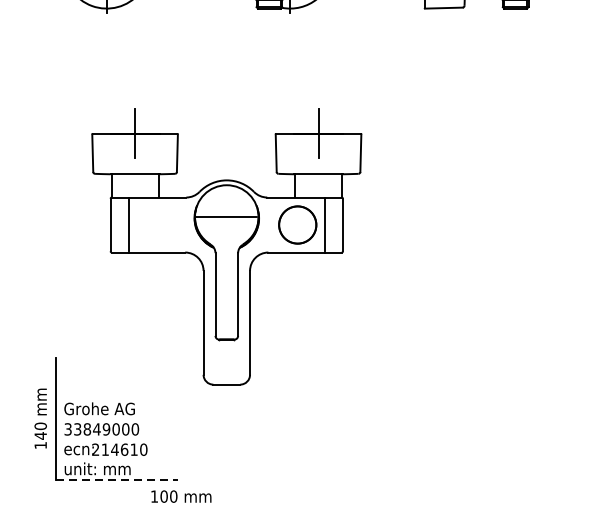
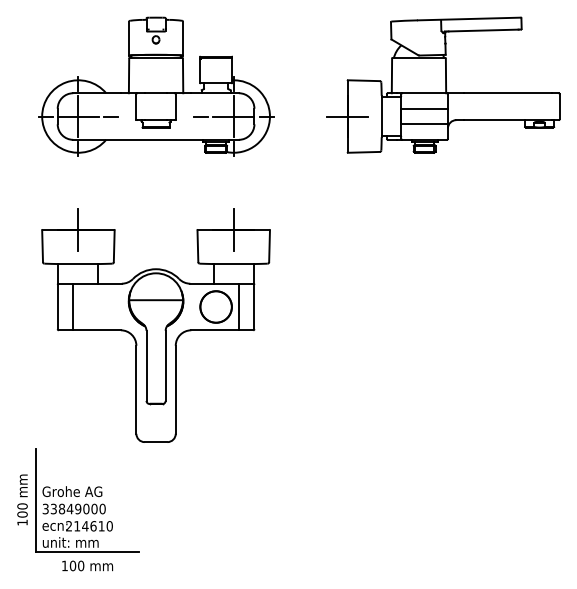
part: (226, 246) -> (155, 325), moved
text: (40, 435) -> (22, 514), 140 -> 100
line: (117, 480) -> (87, 552), dashed -> solid
text: (181, 496) -> (87, 565), moved

